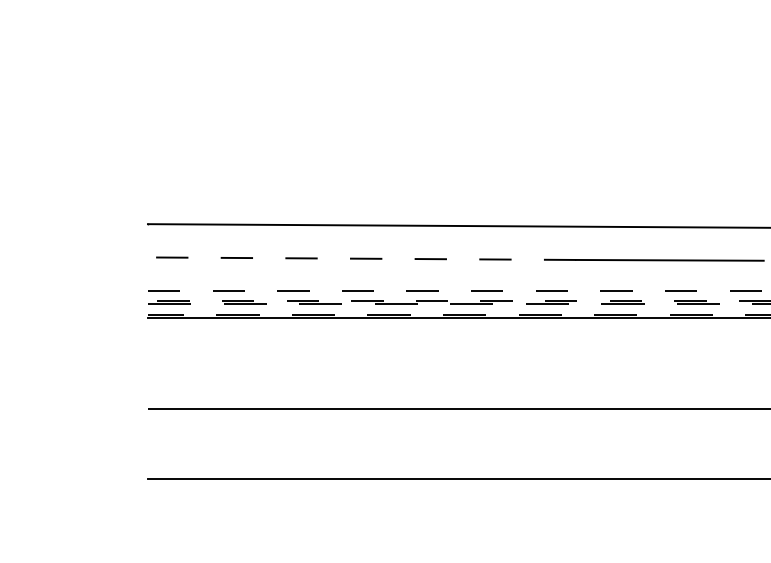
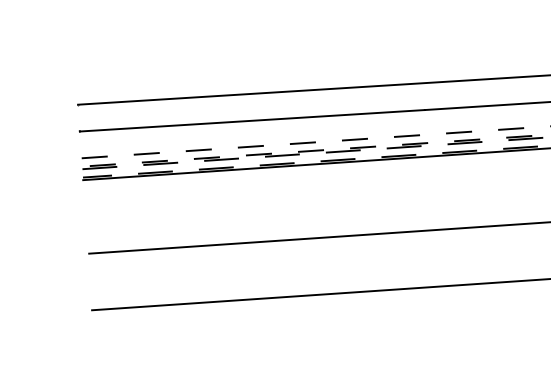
line: (361, 258) -> (251, 120), dashed -> solid

